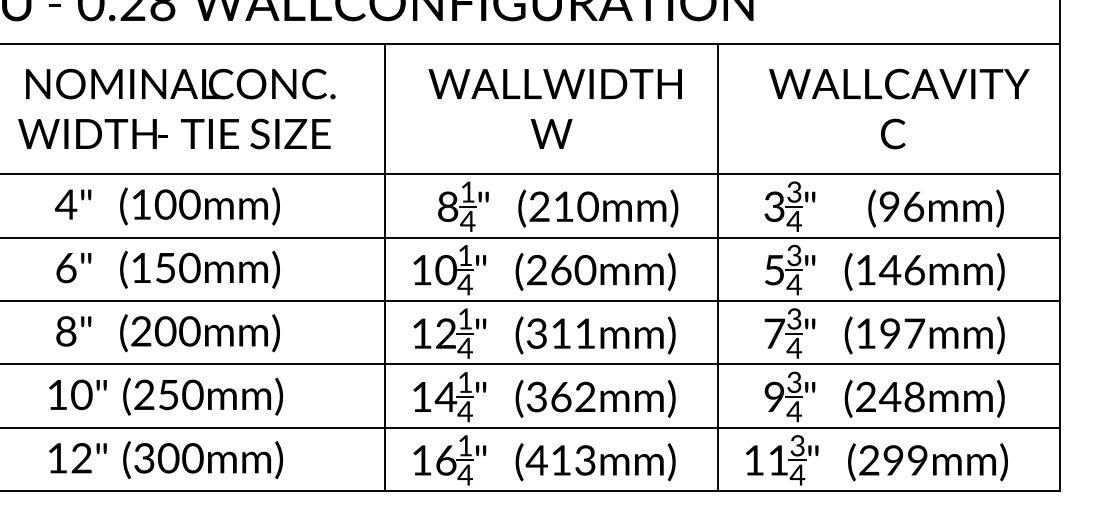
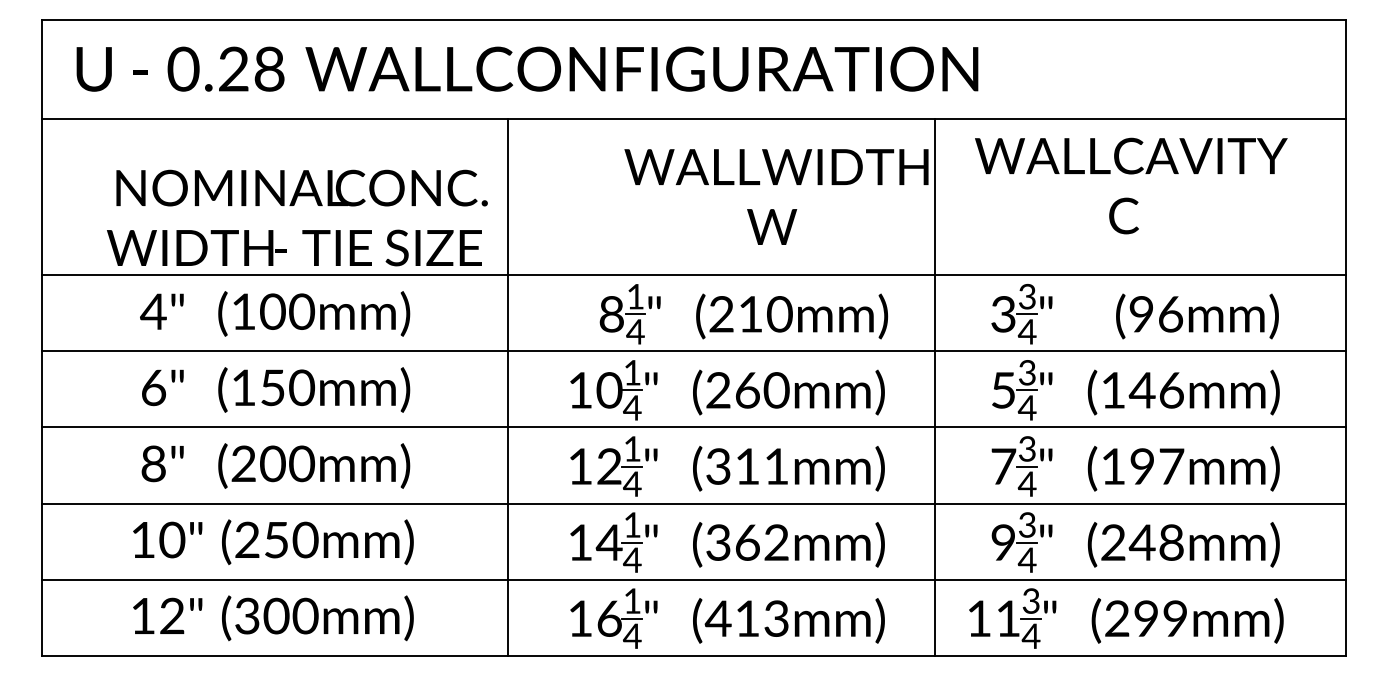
text: (176, 108) -> (297, 217), moved
text: (555, 108) -> (776, 196), moved
text: (899, 108) -> (1131, 185), moved
line: (385, 267) -> (508, 387), moved

